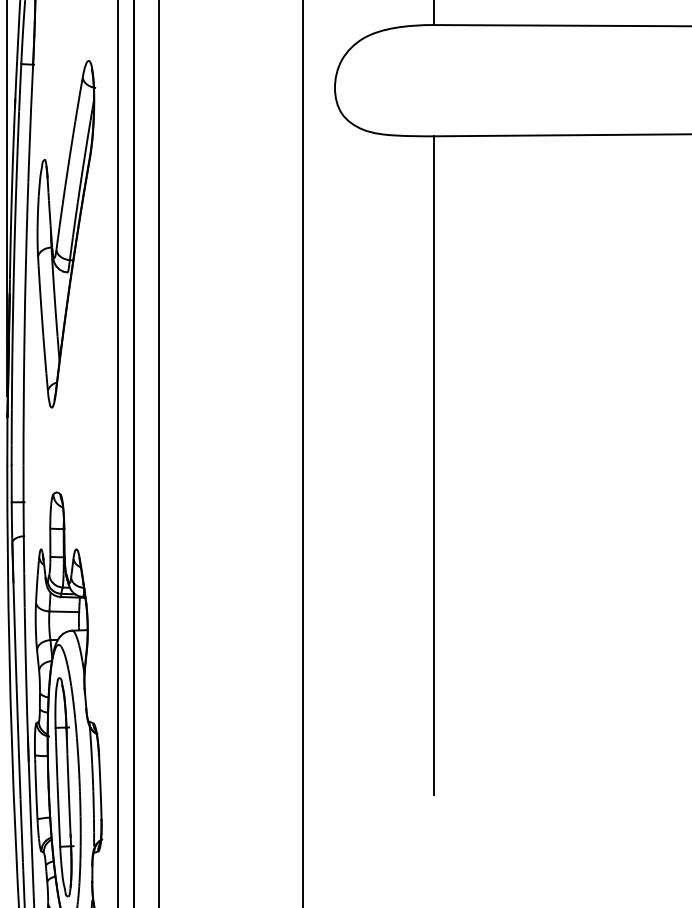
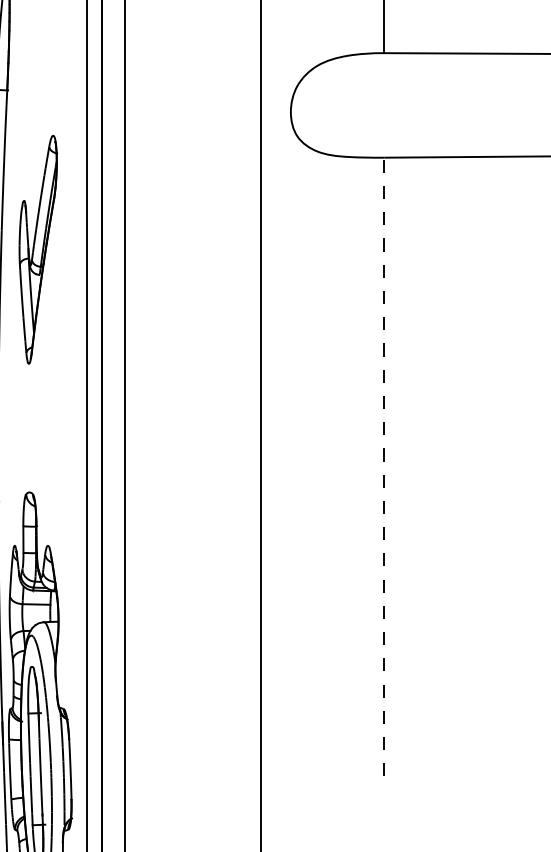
part: (66, 234) -> (38, 249), size x0.7
line: (434, 465) -> (384, 467), solid -> dashed

